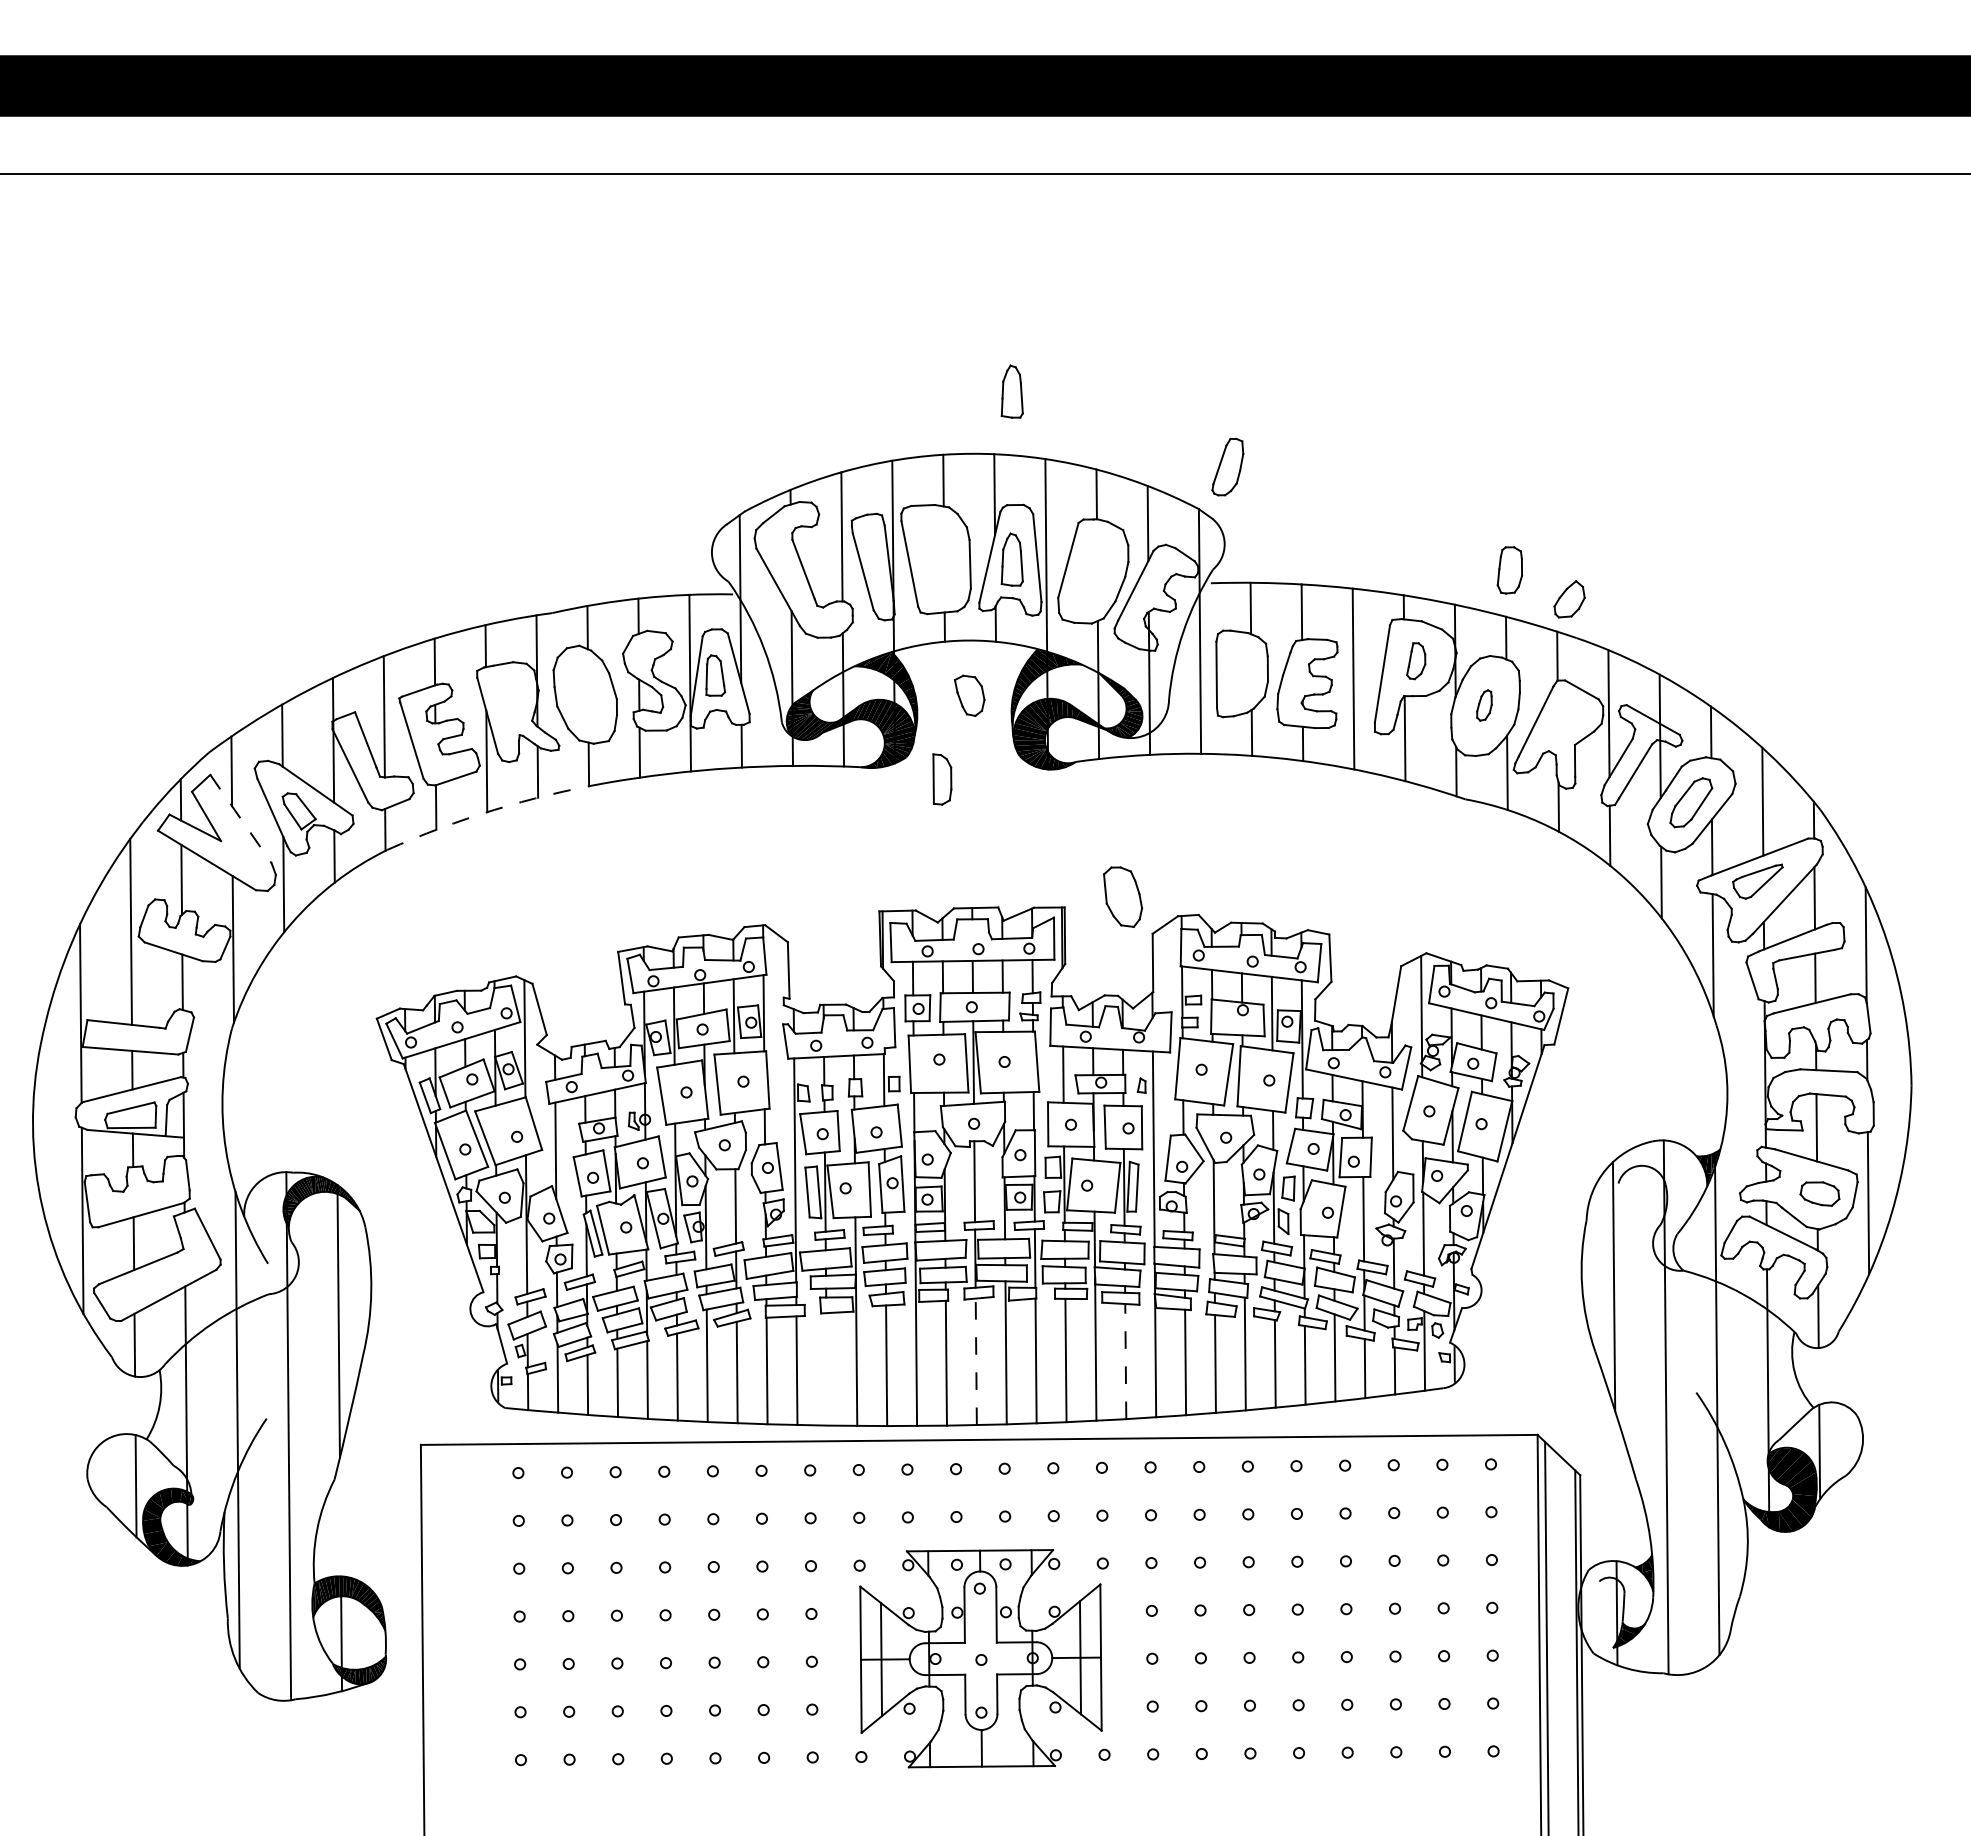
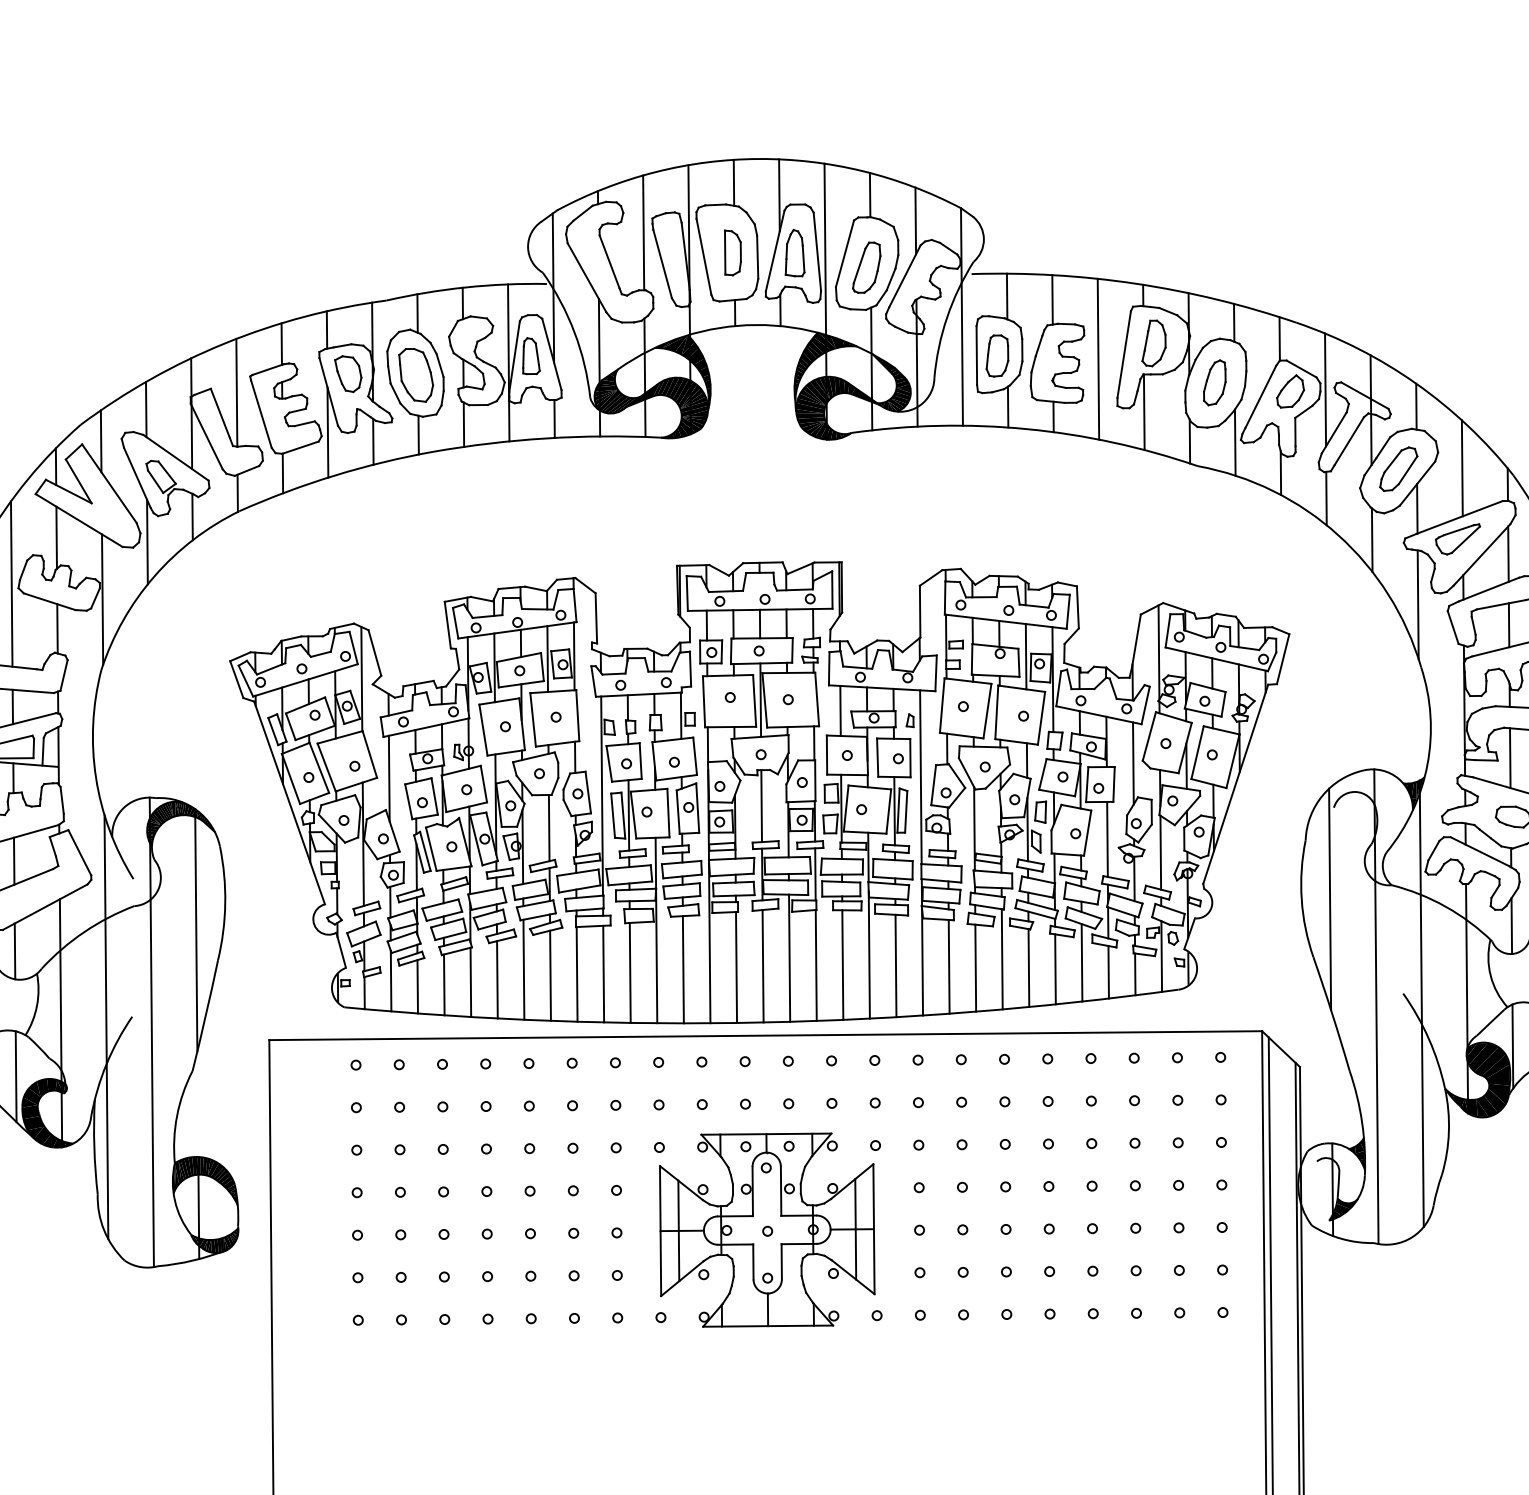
part: (1011, 391) -> (794, 103), removed
part: (1227, 466) -> (866, 267), moved
part: (1509, 570) -> (997, 356), moved
part: (1569, 599) -> (1290, 391), moved
part: (1416, 660) -> (1154, 342), size x1.43
part: (969, 695) -> (348, 373), moved
part: (1484, 705) -> (1214, 382), size x1.67
part: (942, 779) -> (733, 252), moved
arc: (494, 810) -> (334, 476), dashed -> solid
line: (240, 819) -> (108, 484), dashed -> solid
part: (1123, 896) -> (416, 374), moved
line: (976, 1361) -> (763, 965), dashed -> solid
line: (1125, 1361) -> (895, 965), dashed -> solid
line: (826, 1369) -> (629, 973), added

